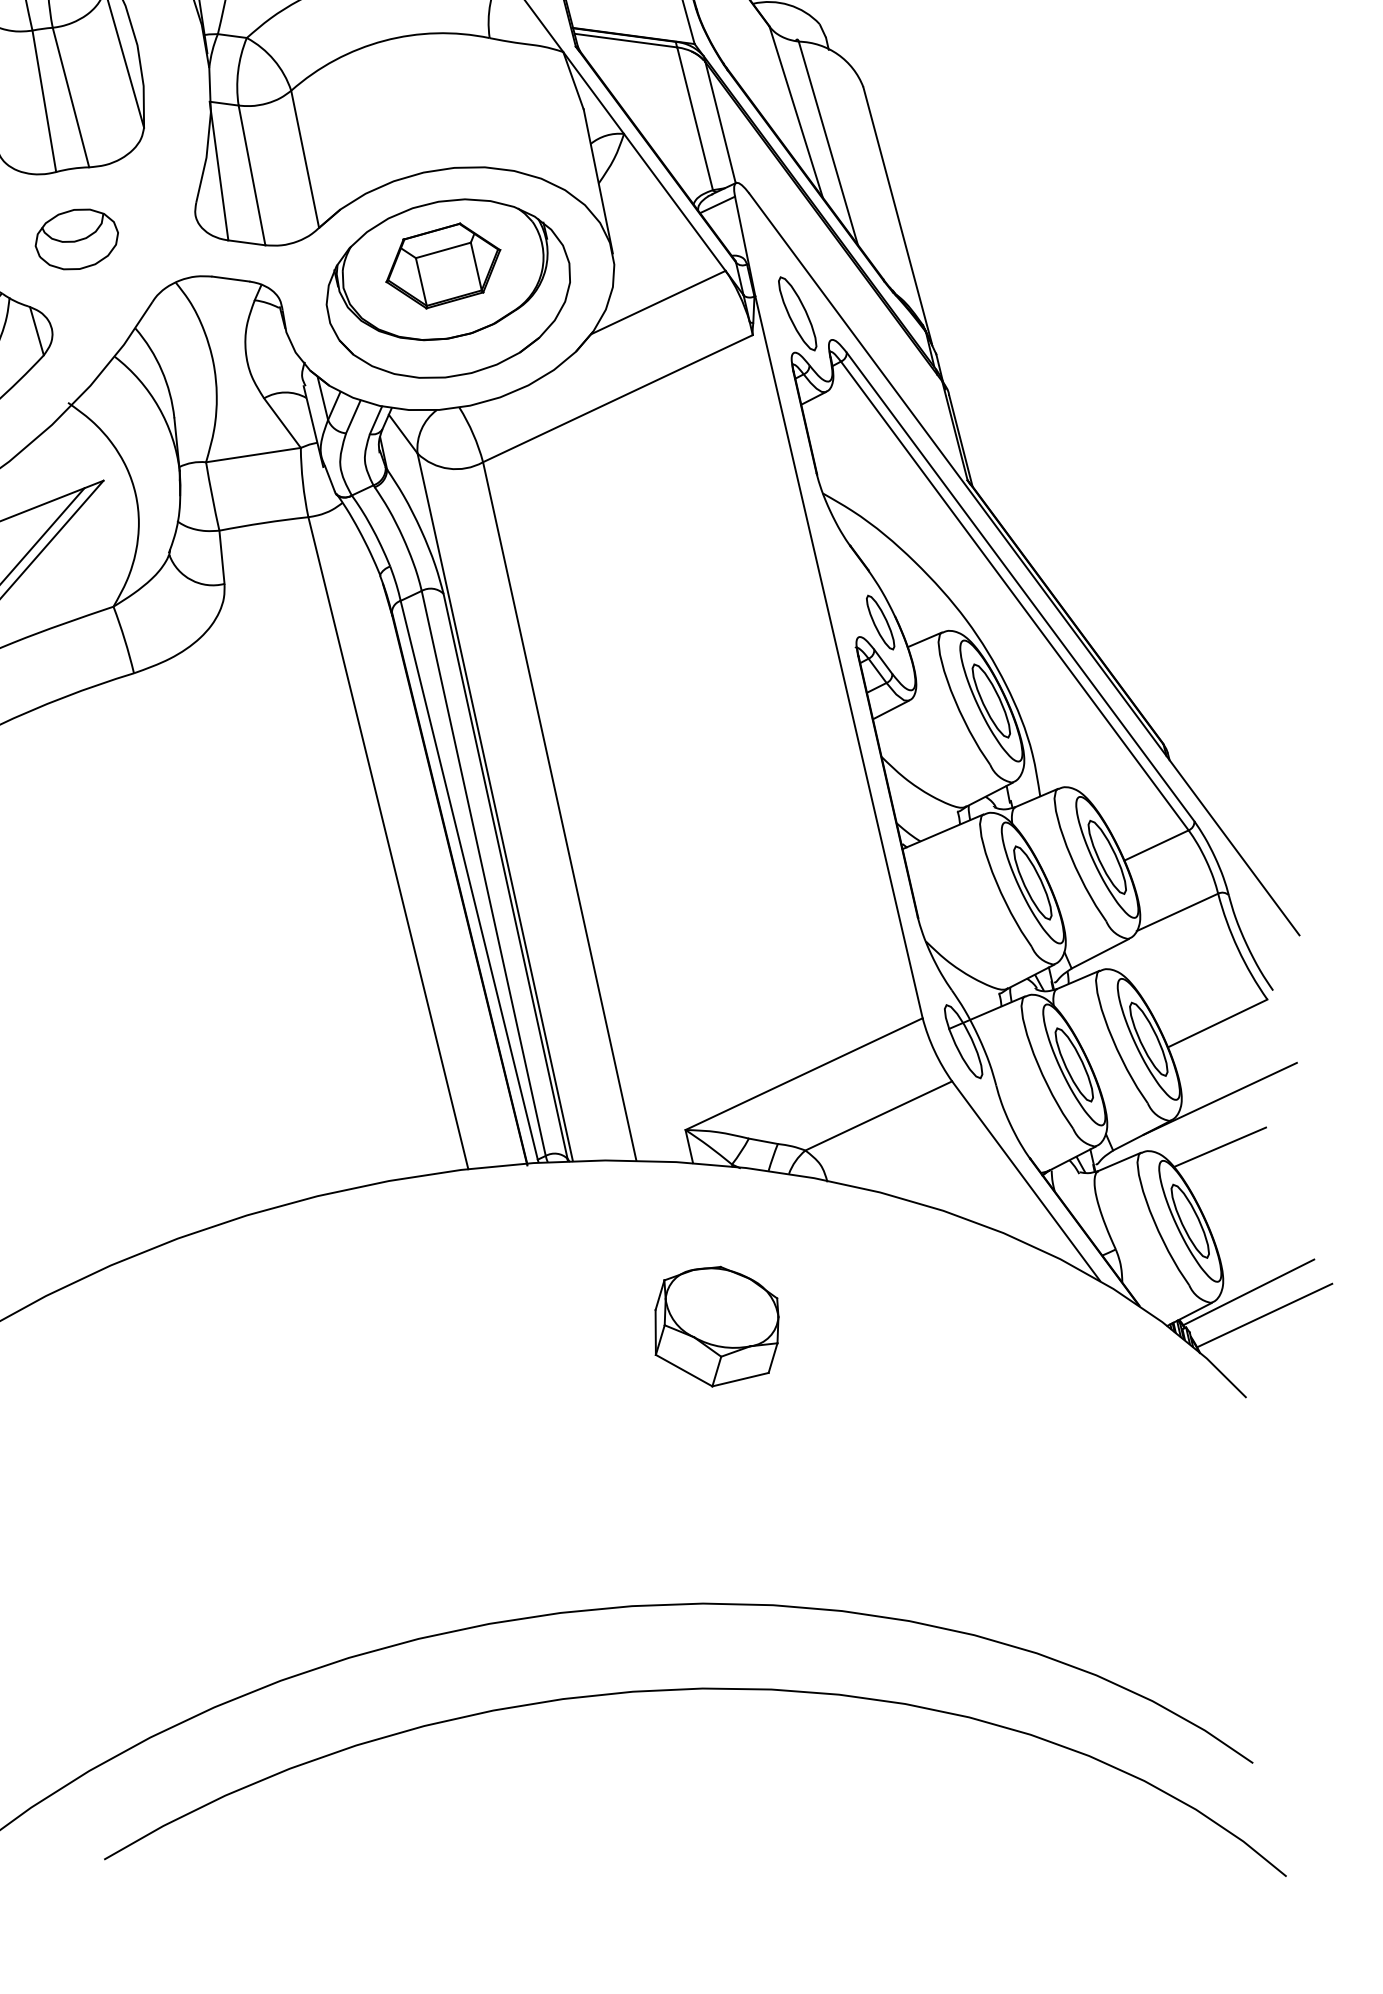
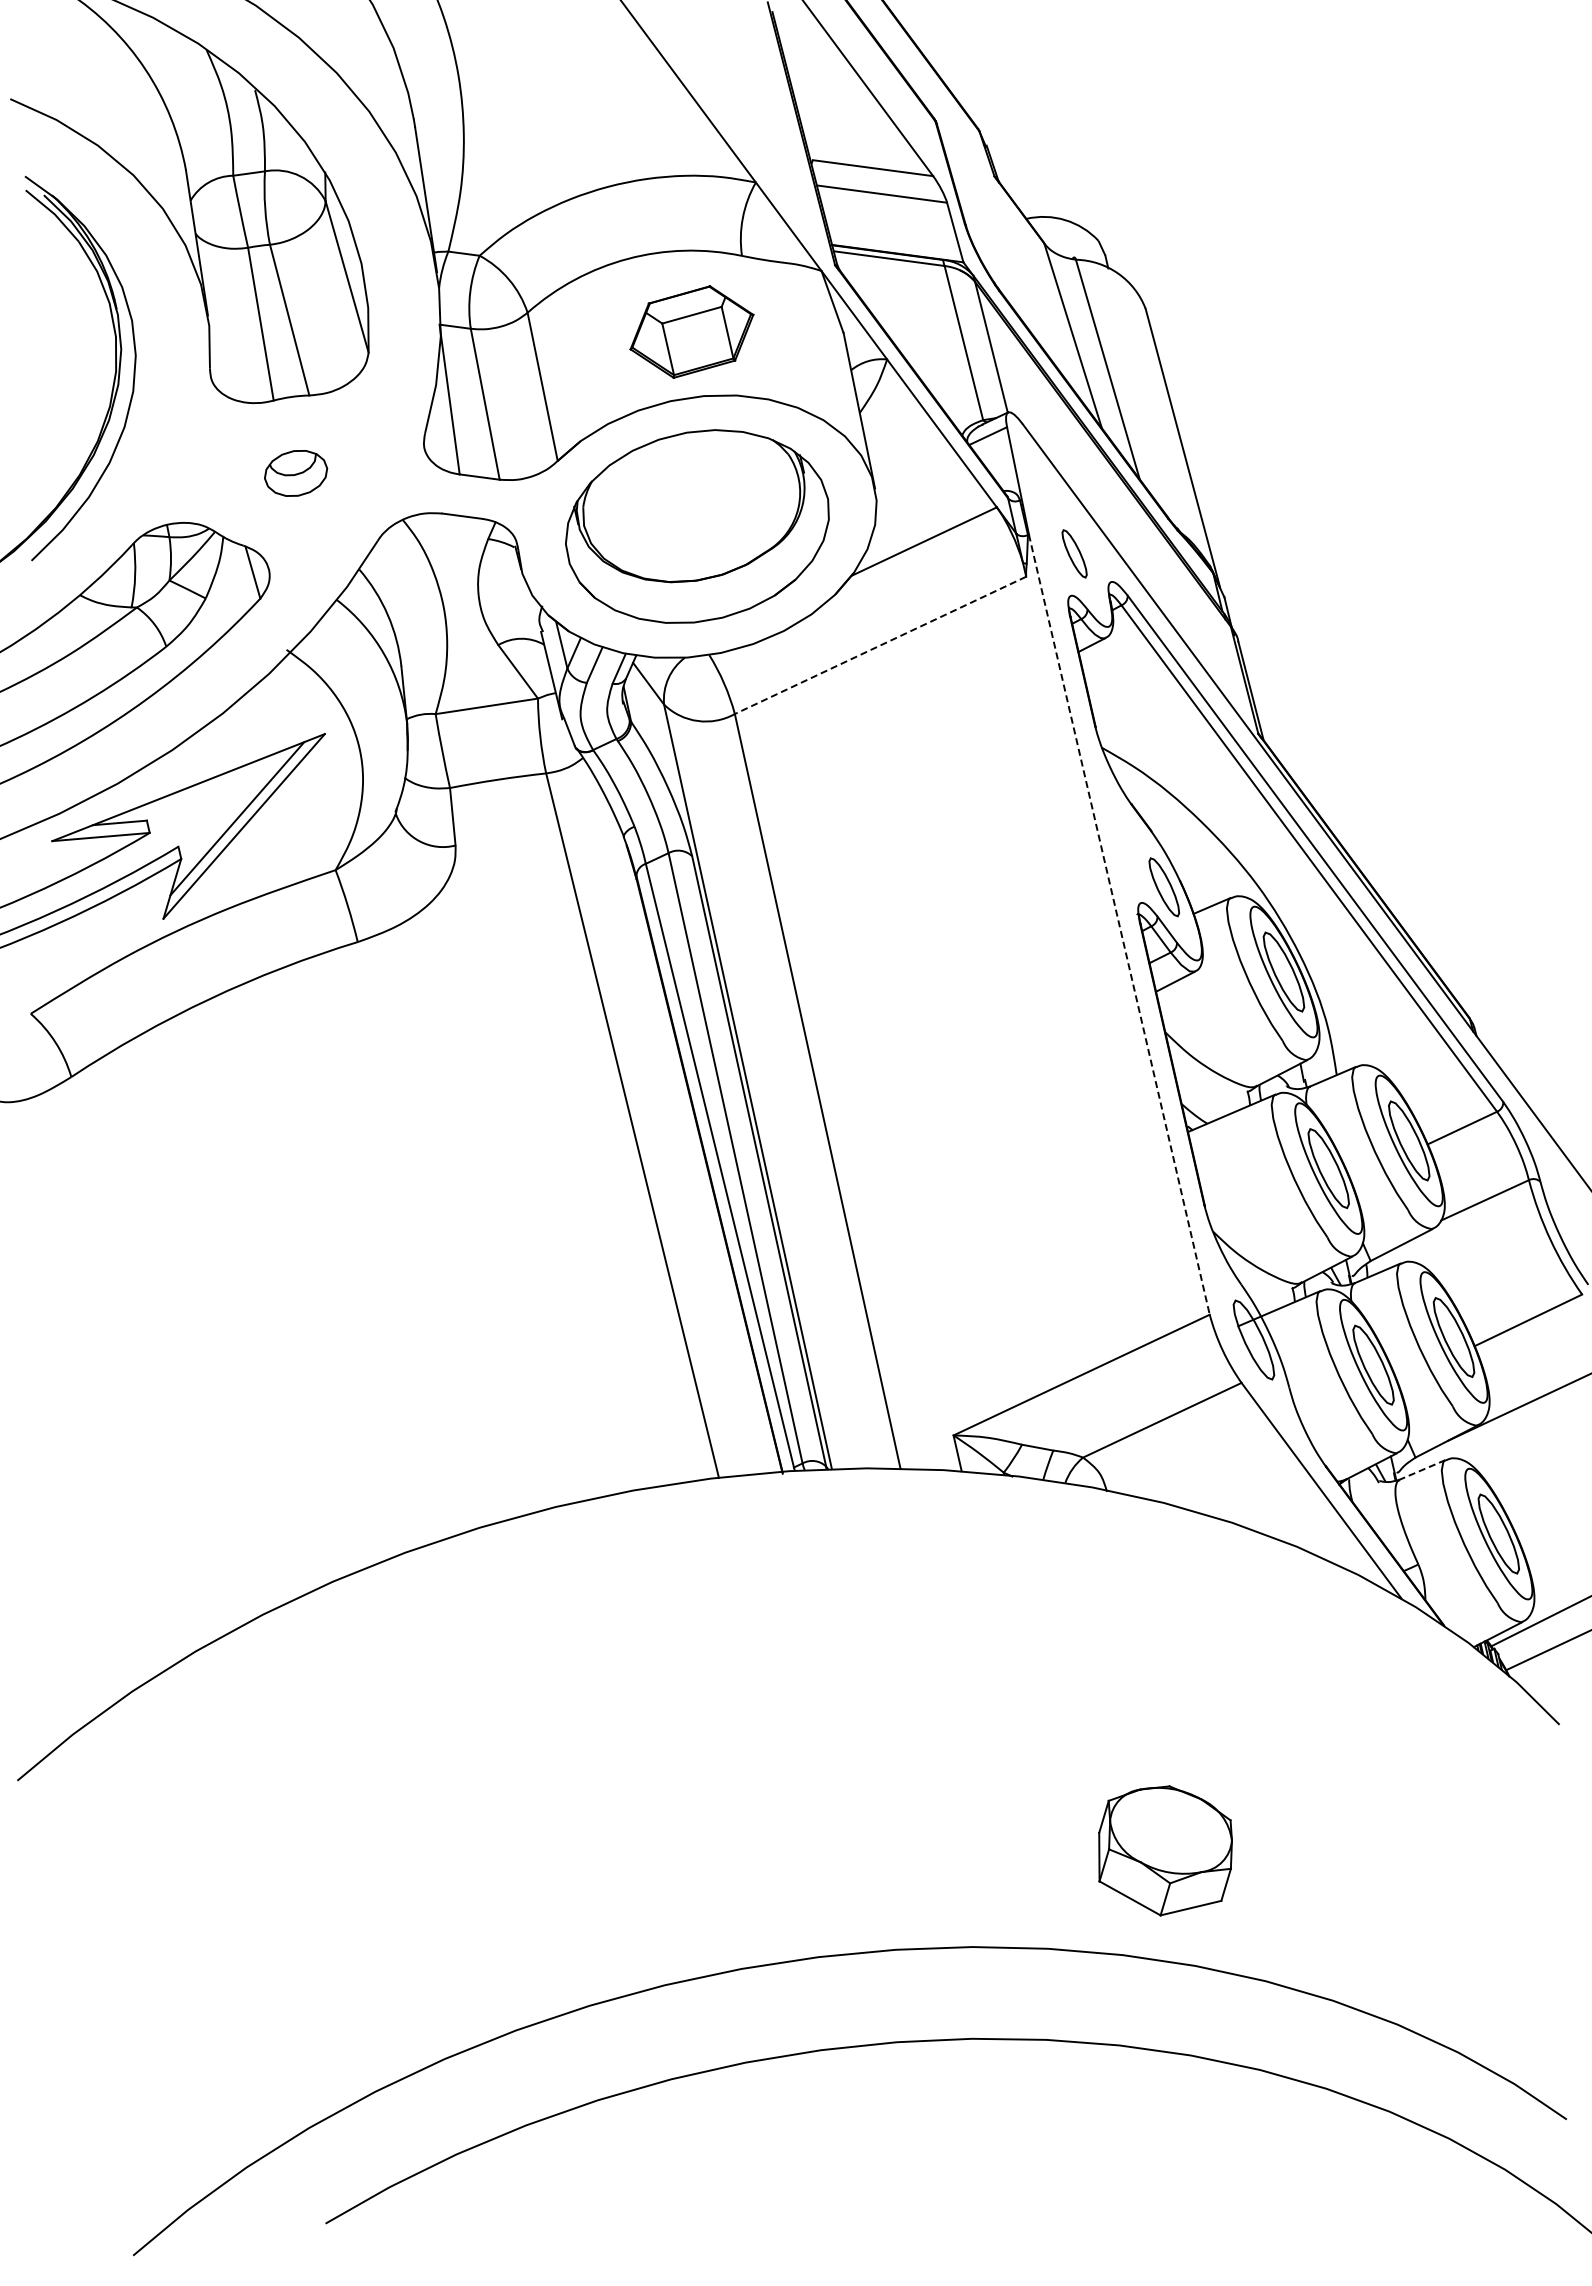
part: (76, 239) -> (295, 473), size x0.7
part: (442, 265) -> (691, 331), moved
part: (797, 313) -> (1074, 553), size x0.6
line: (617, 398) -> (880, 645), solid -> dashed
line: (839, 657) -> (1119, 925), solid -> dashed
line: (1219, 1146) -> (1530, 1453), removed
line: (1119, 1161) -> (1422, 1469), solid -> dashed
part: (716, 1326) -> (1165, 1850), moved

